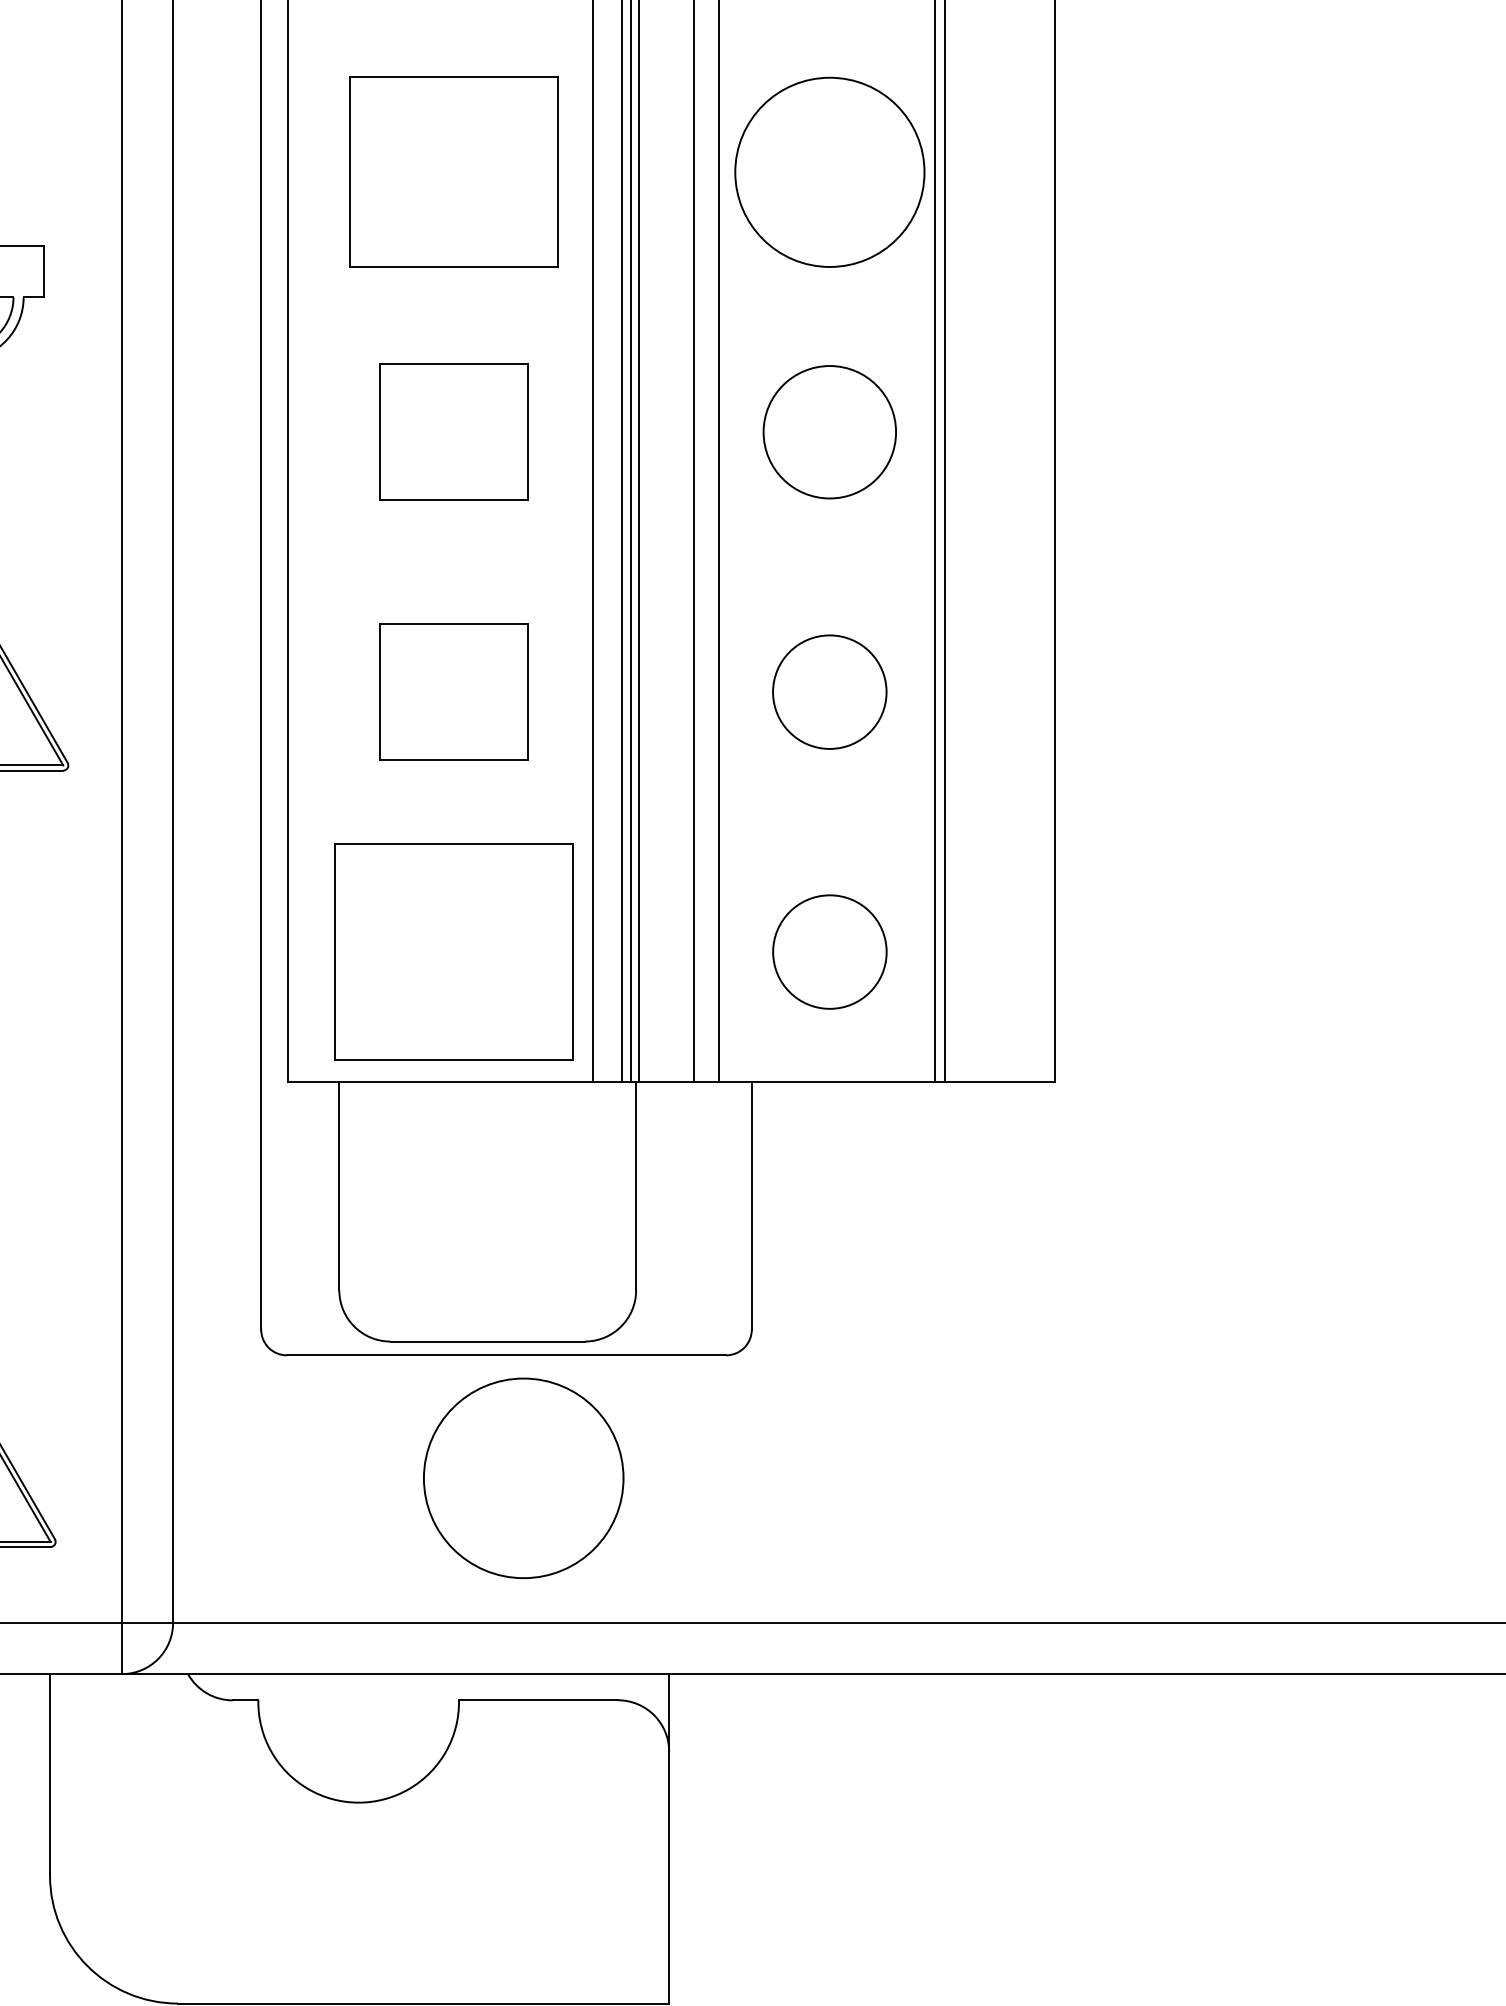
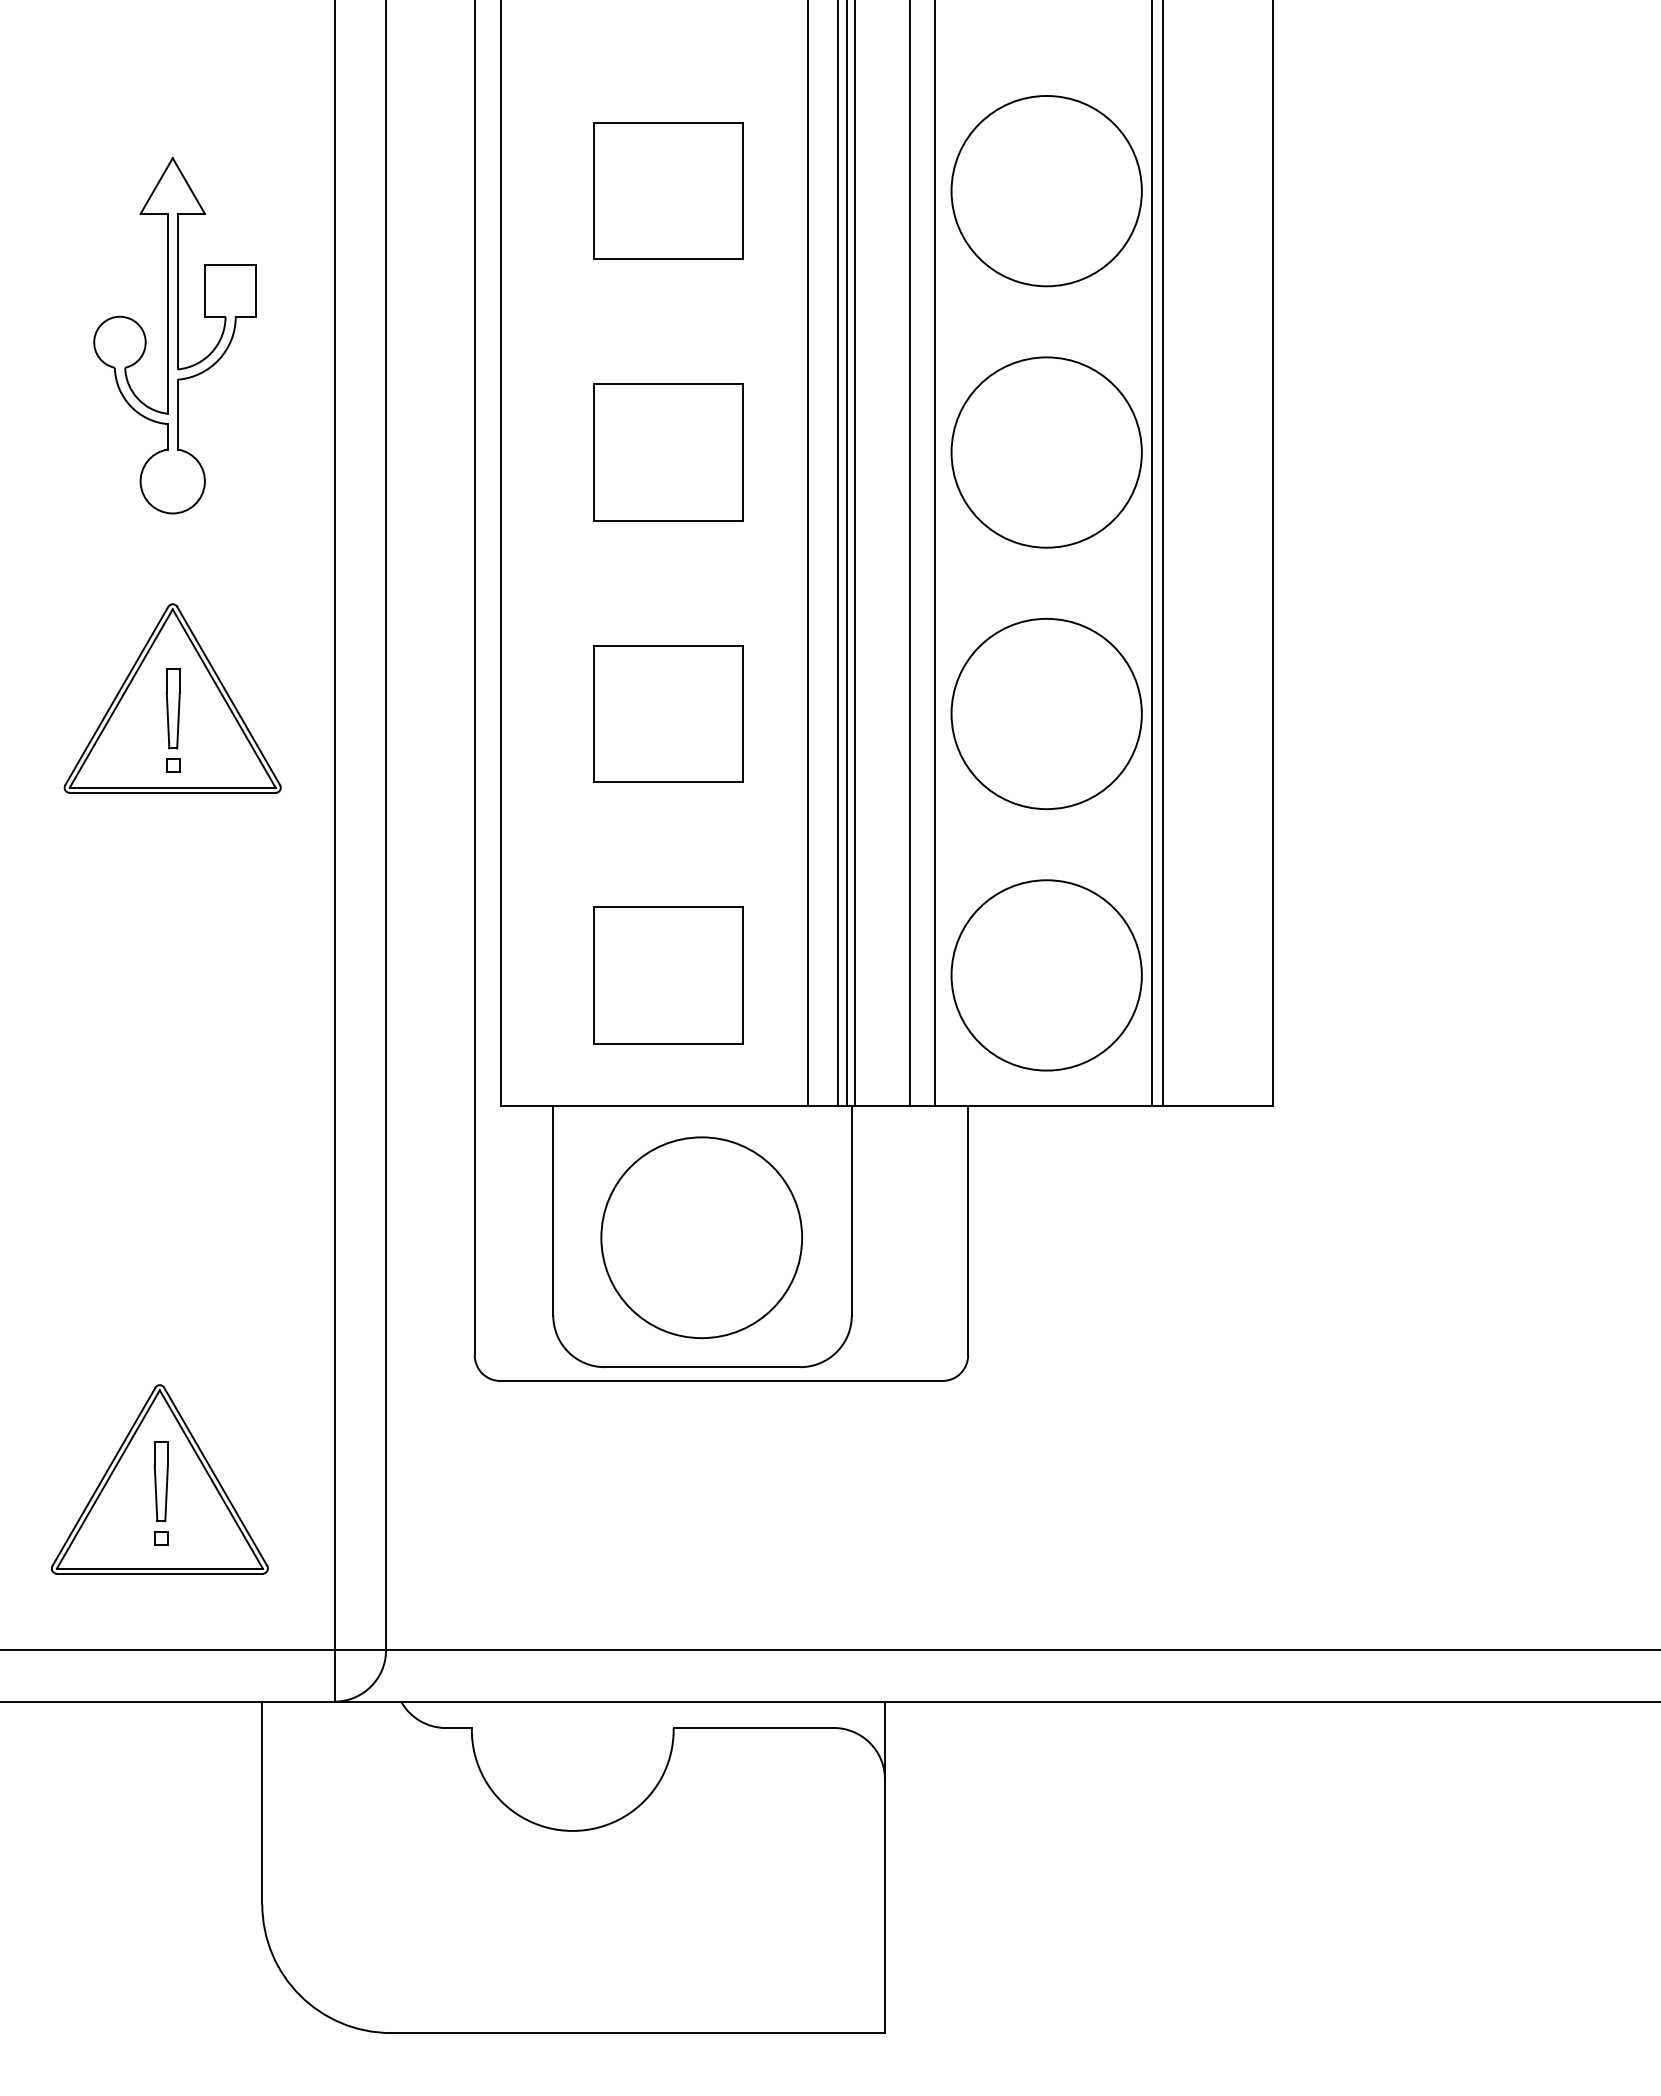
part: (453, 171) -> (668, 190), size x0.71
circle: (829, 432) -> (1046, 452), size x1.43
circle: (829, 691) -> (1046, 713), size x1.67
part: (453, 952) -> (668, 975), size x0.62
circle: (829, 952) -> (1046, 975), size x1.67
circle: (523, 1478) -> (701, 1237), moved

